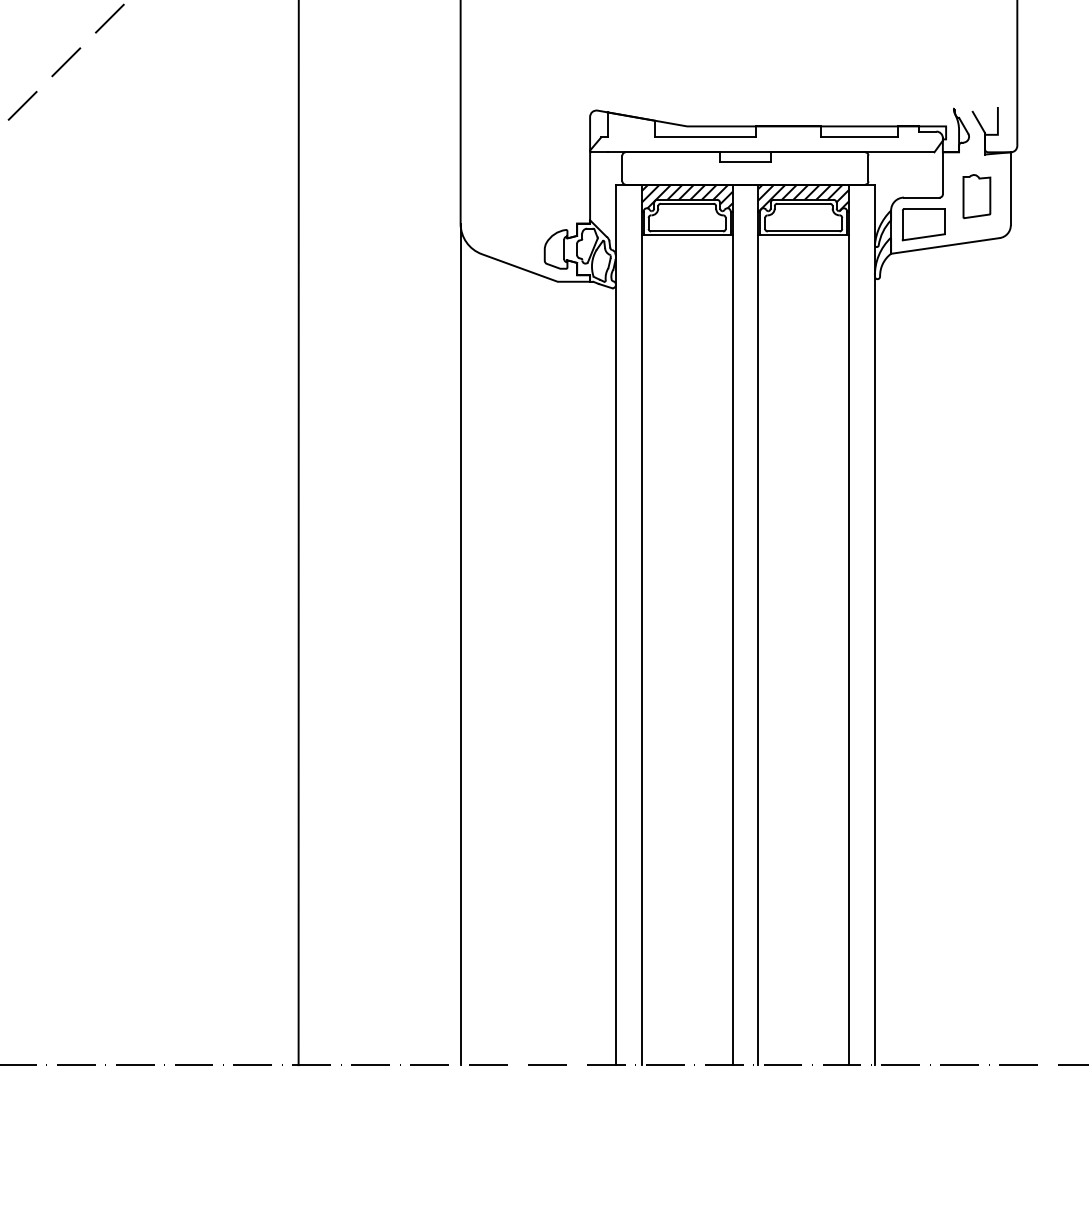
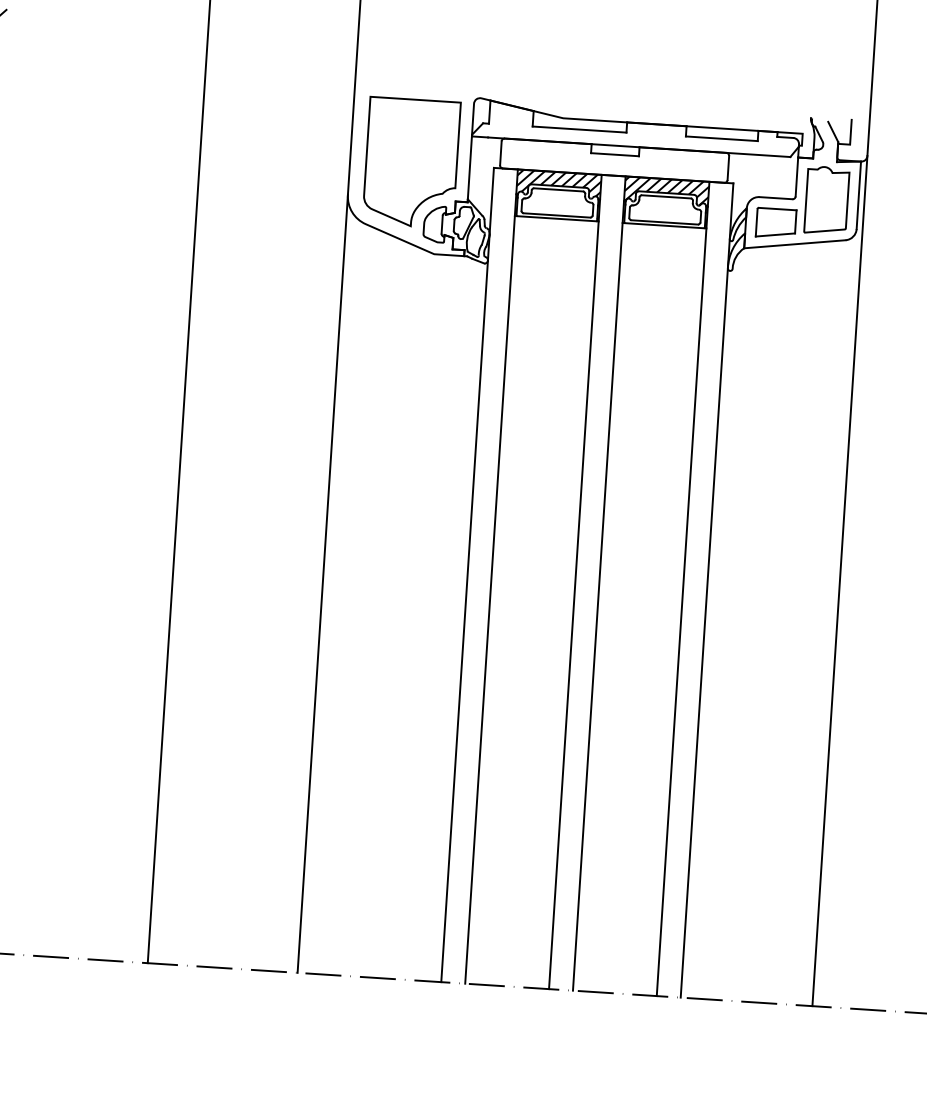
part: (526, 184) -> (411, 162), added
part: (976, 196) -> (826, 200), size x1.67
line: (1017, 605) -> (840, 581), added

